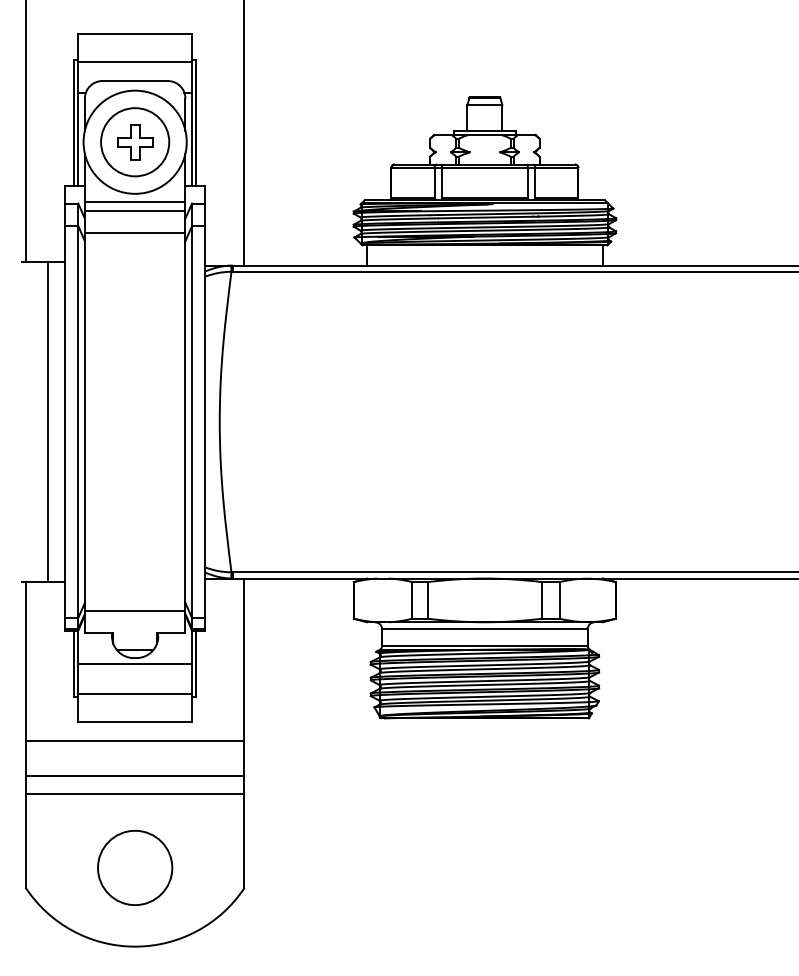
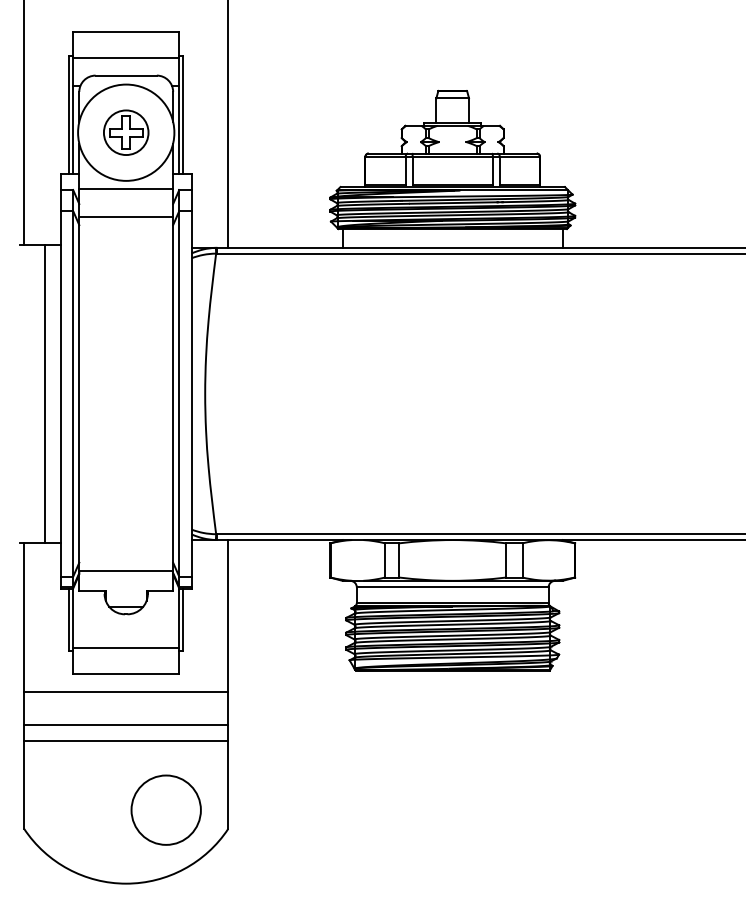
circle: (135, 142) -> (126, 132), size x0.7
line: (135, 210) -> (126, 196), removed
line: (135, 663) -> (126, 619), removed
circle: (134, 867) -> (165, 809), moved

